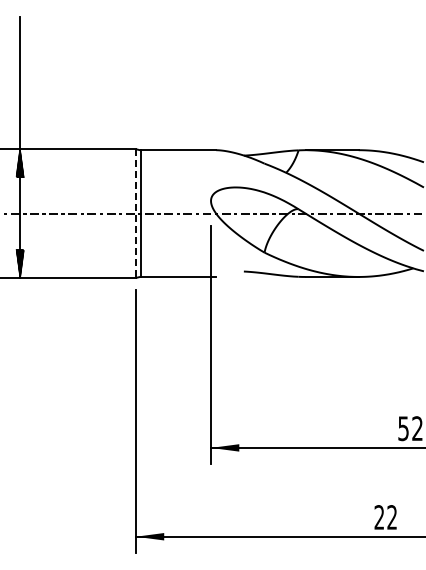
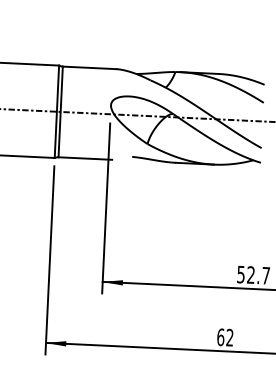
line: (135, 213) -> (56, 111), dashed -> solid
text: (379, 517) -> (220, 337), 22 -> 62

